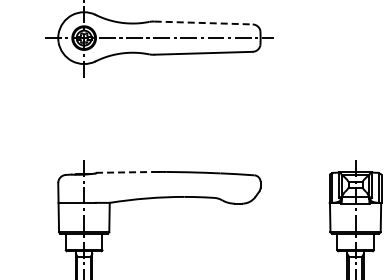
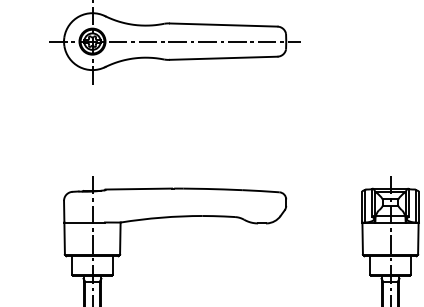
line: (203, 23) -> (223, 25), dashed -> solid
line: (126, 172) -> (138, 189), dashed -> solid

